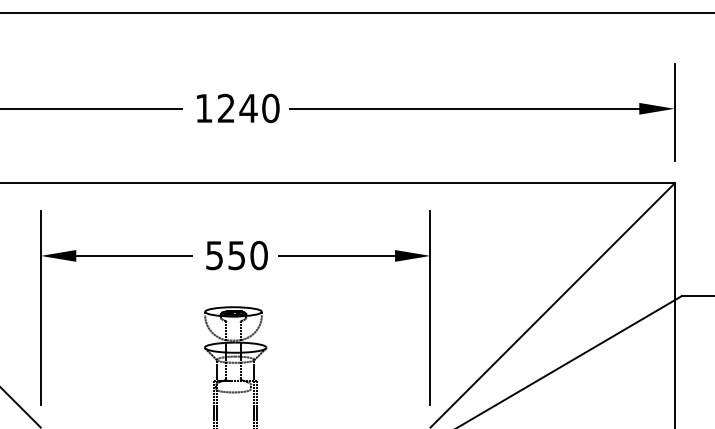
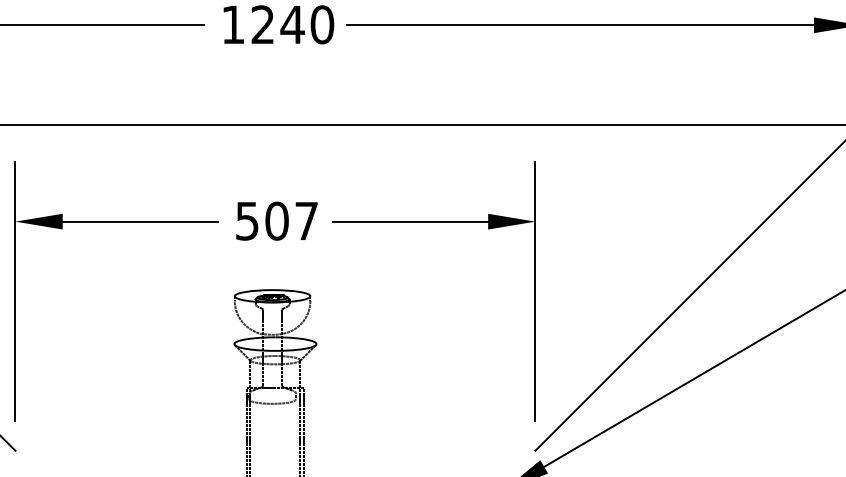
text: (247, 255) -> (291, 221), 550 -> 507

